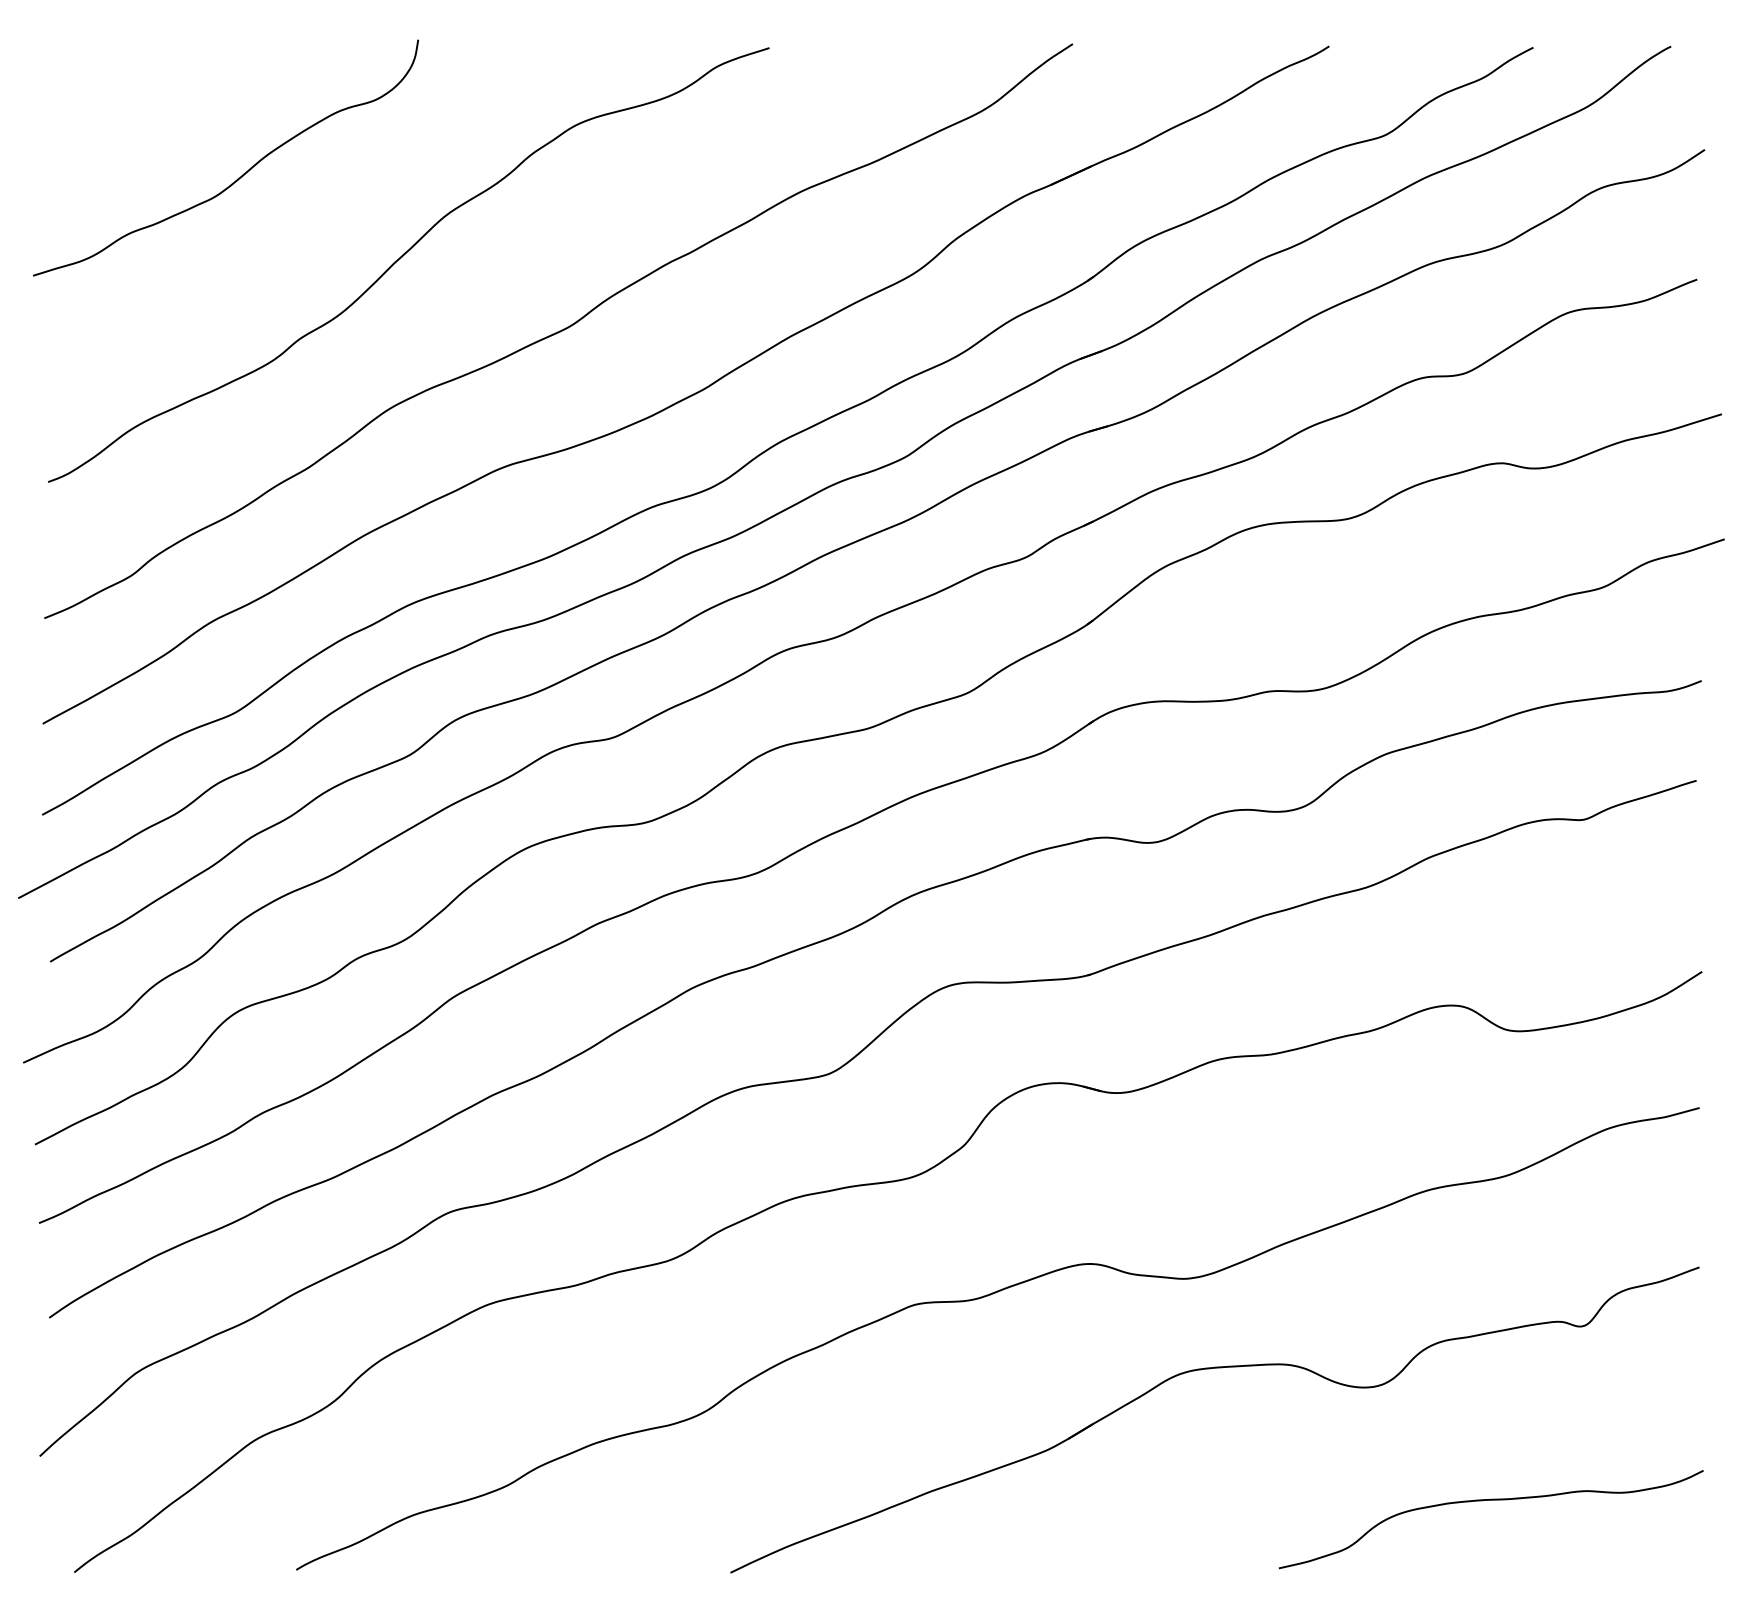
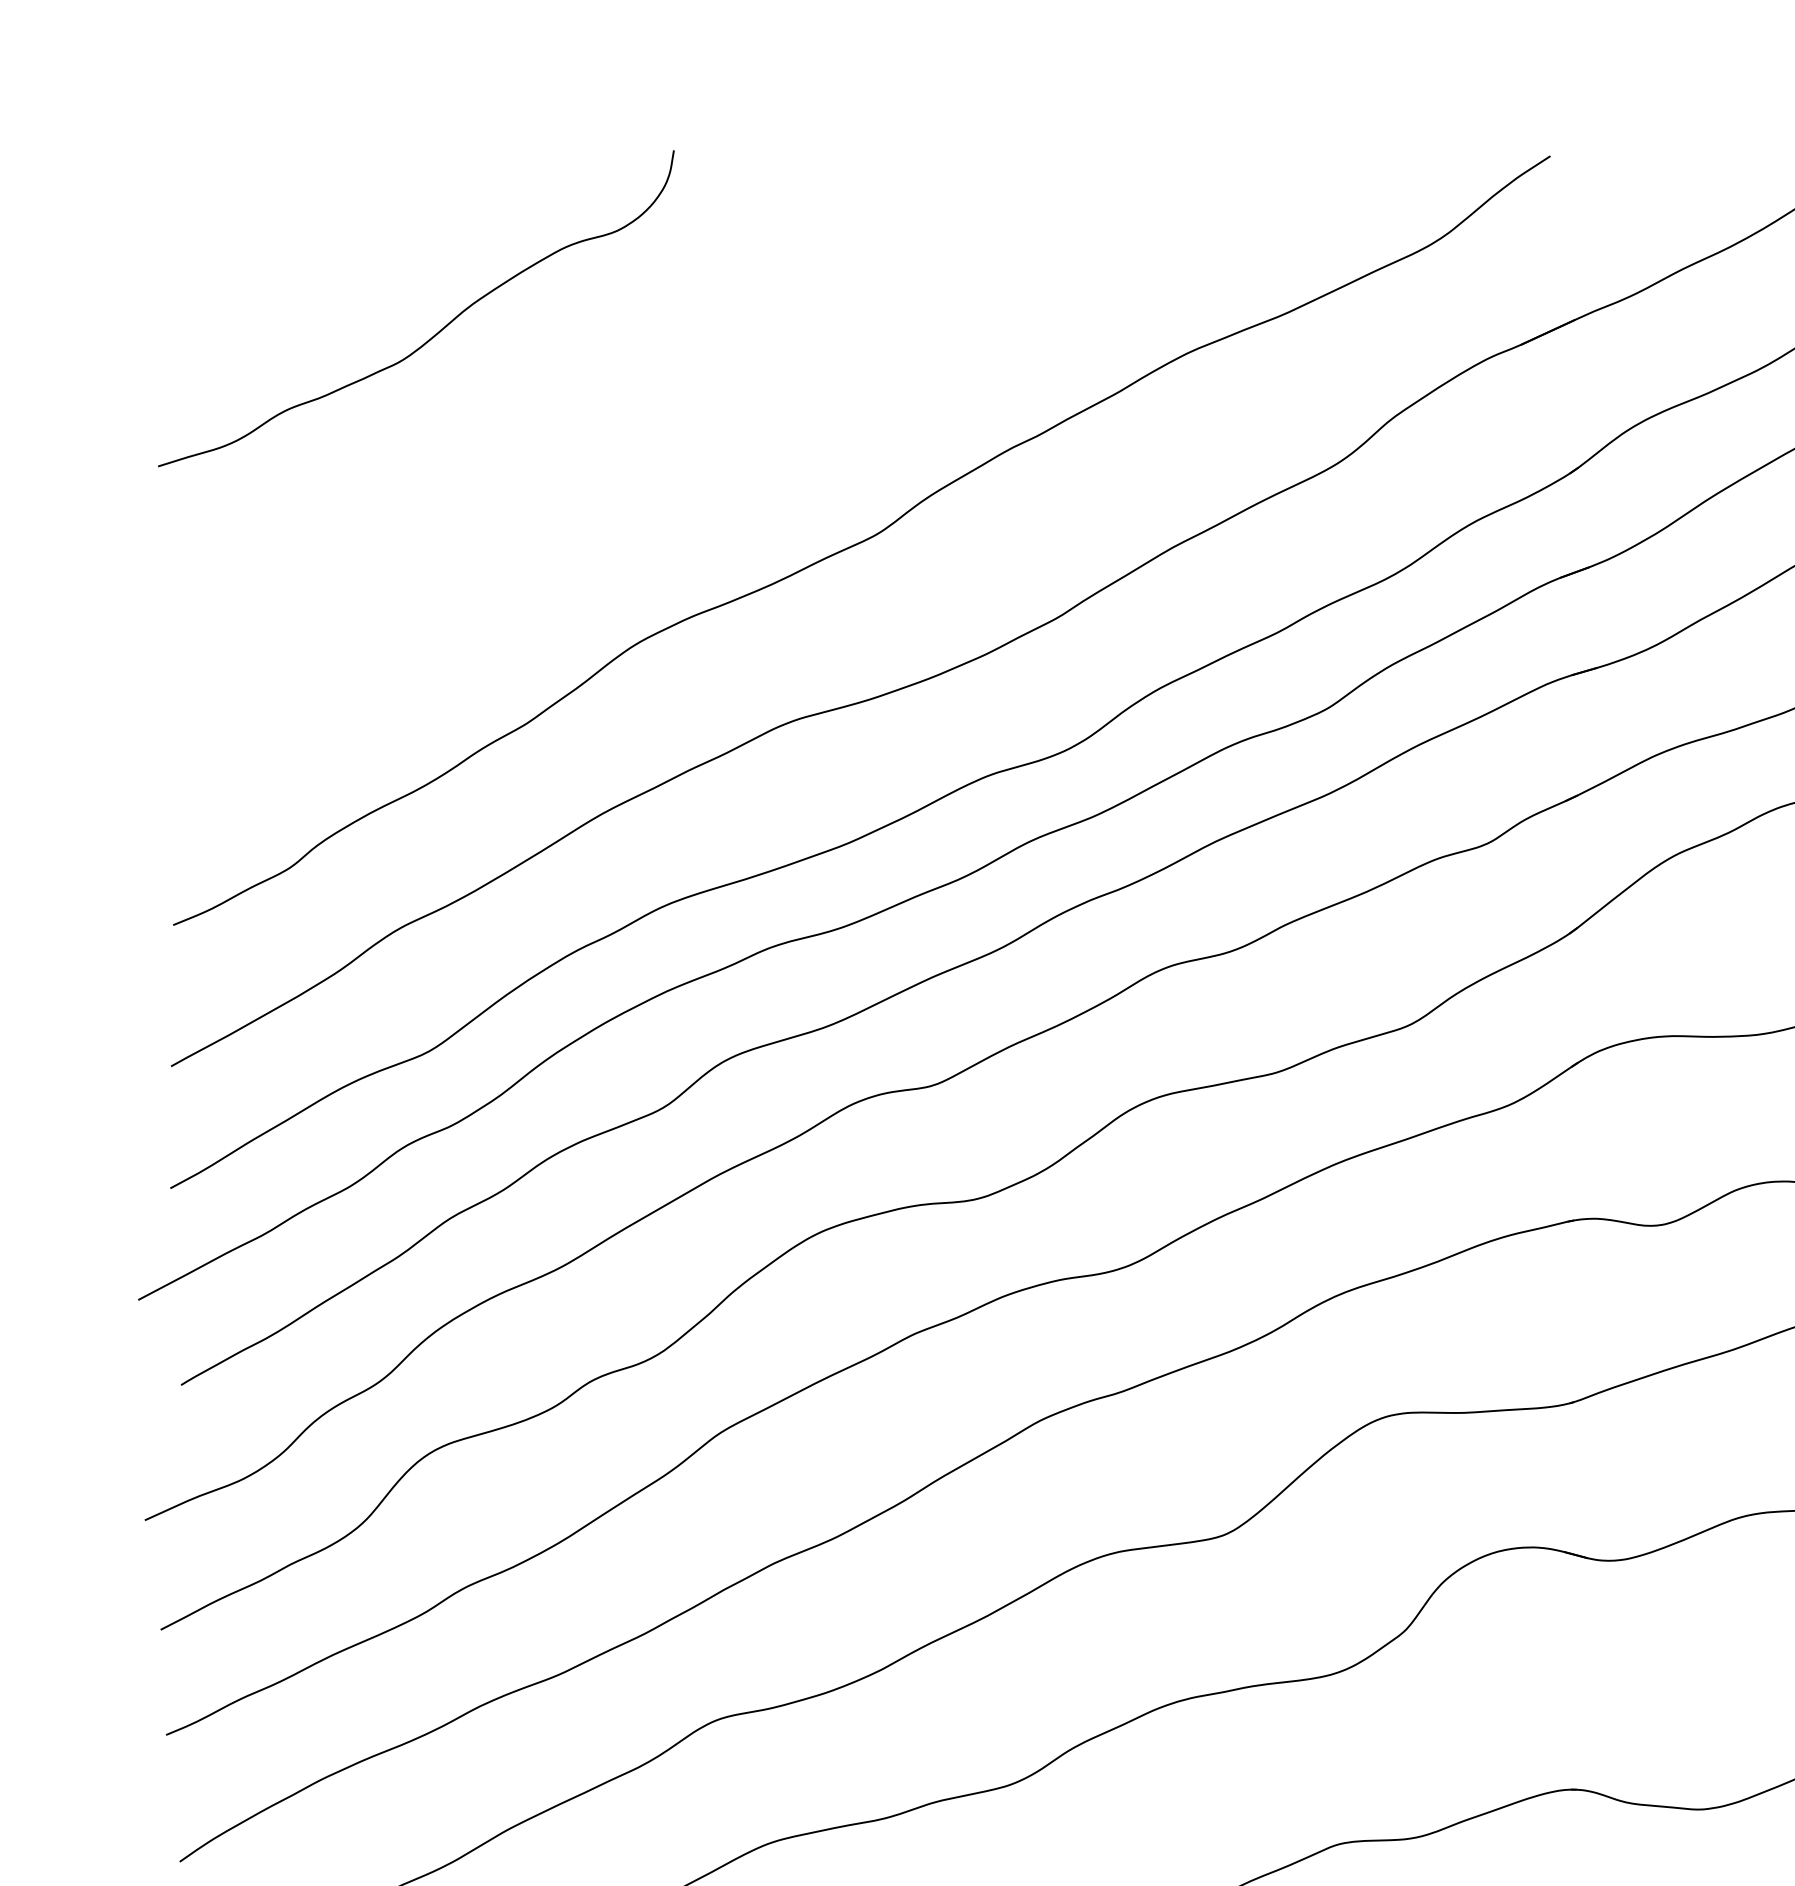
curve: (402, 257) -> (652, 441), removed

